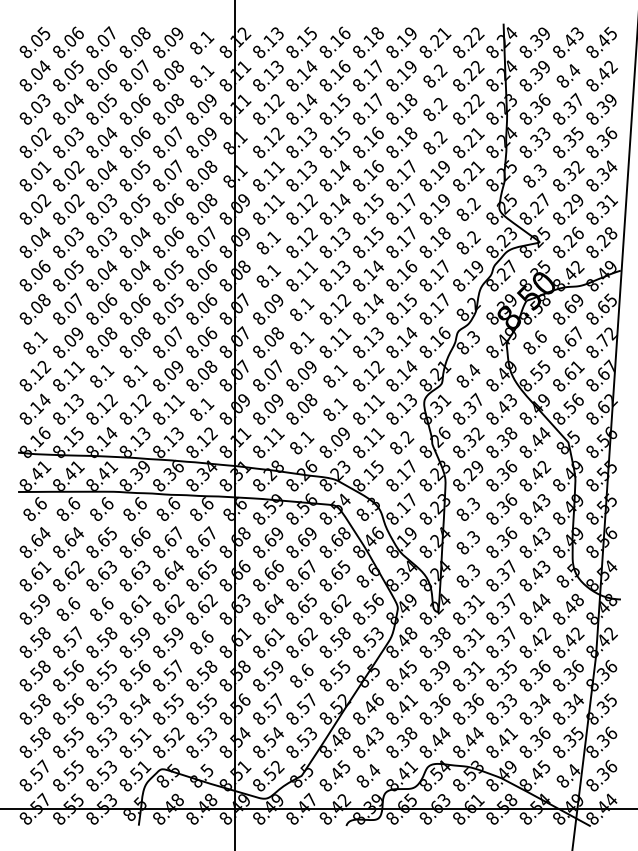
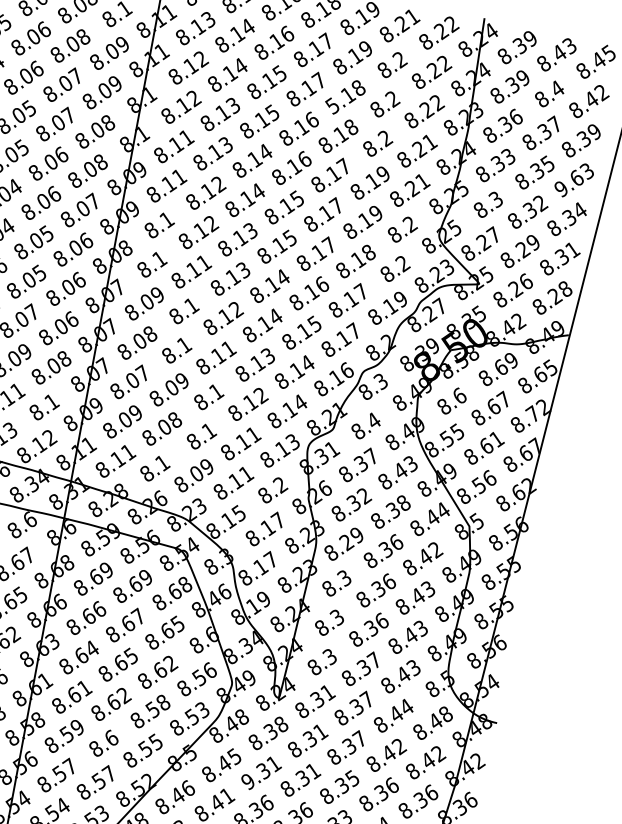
text: (391, 118) -> (331, 105), 8.18 -> 5.18
text: (602, 142) -> (575, 180), 8.36 -> 9.63
text: (435, 675) -> (261, 772), 8.39 -> 9.31

